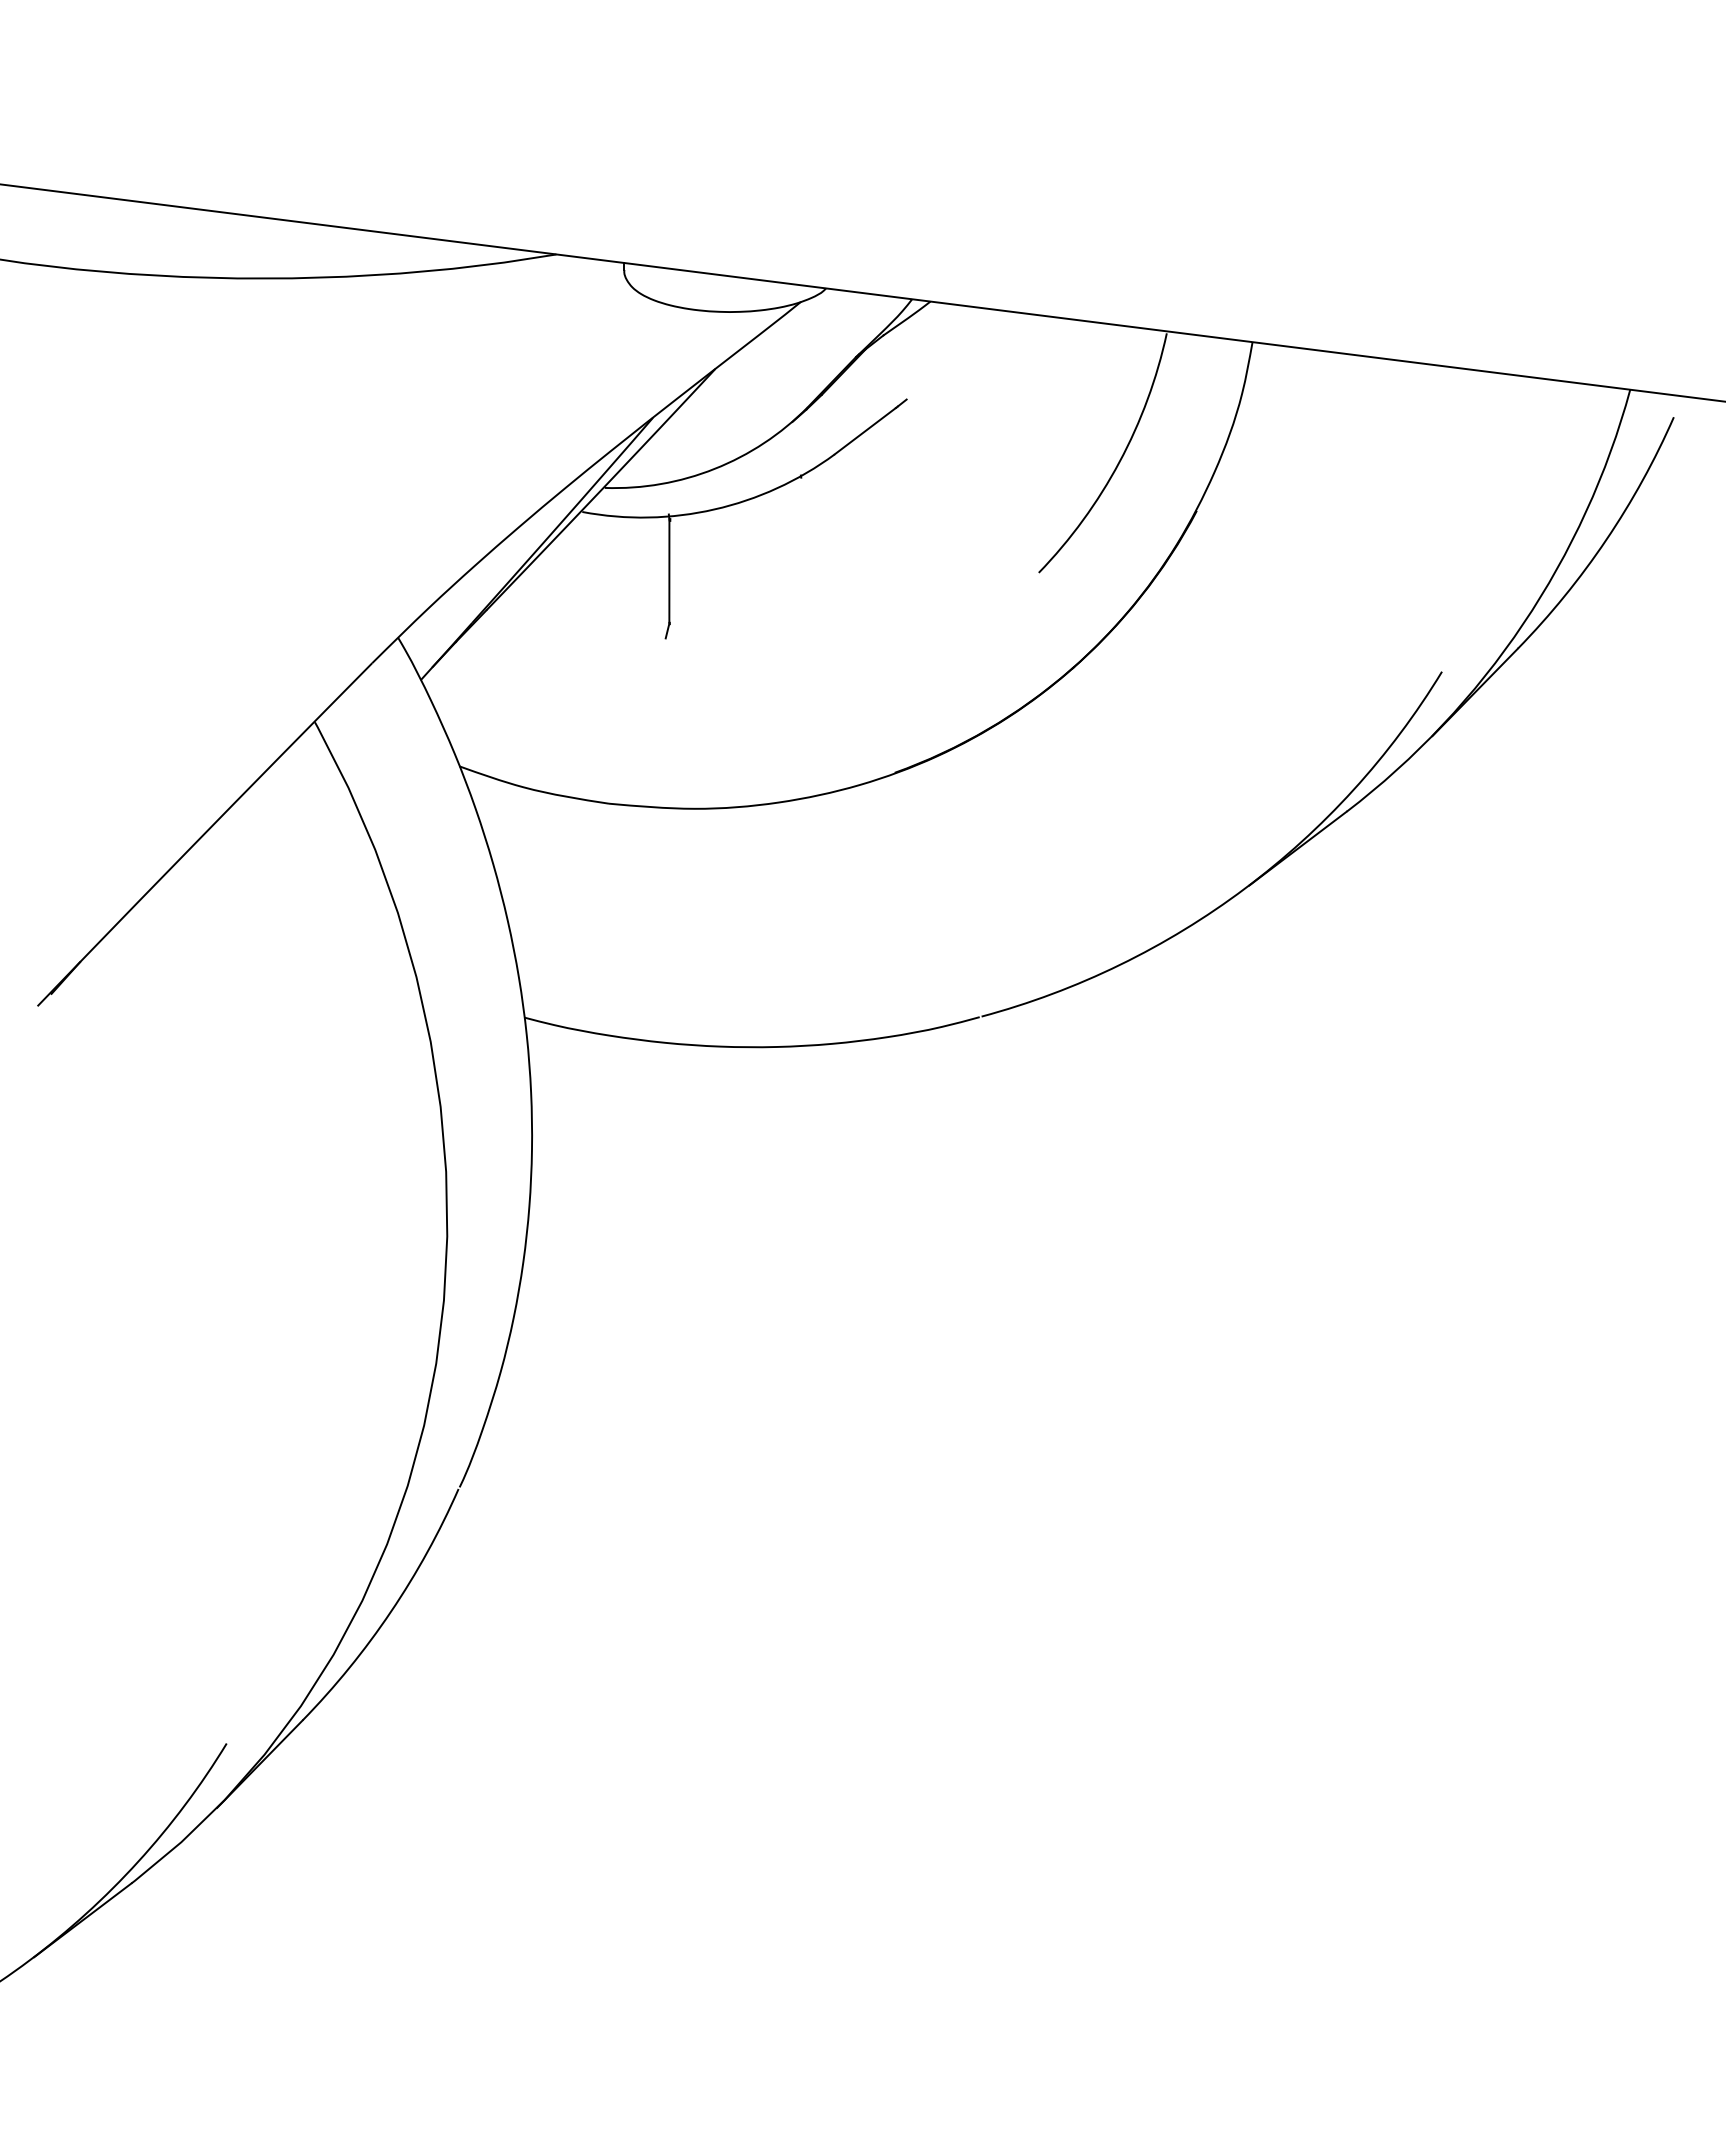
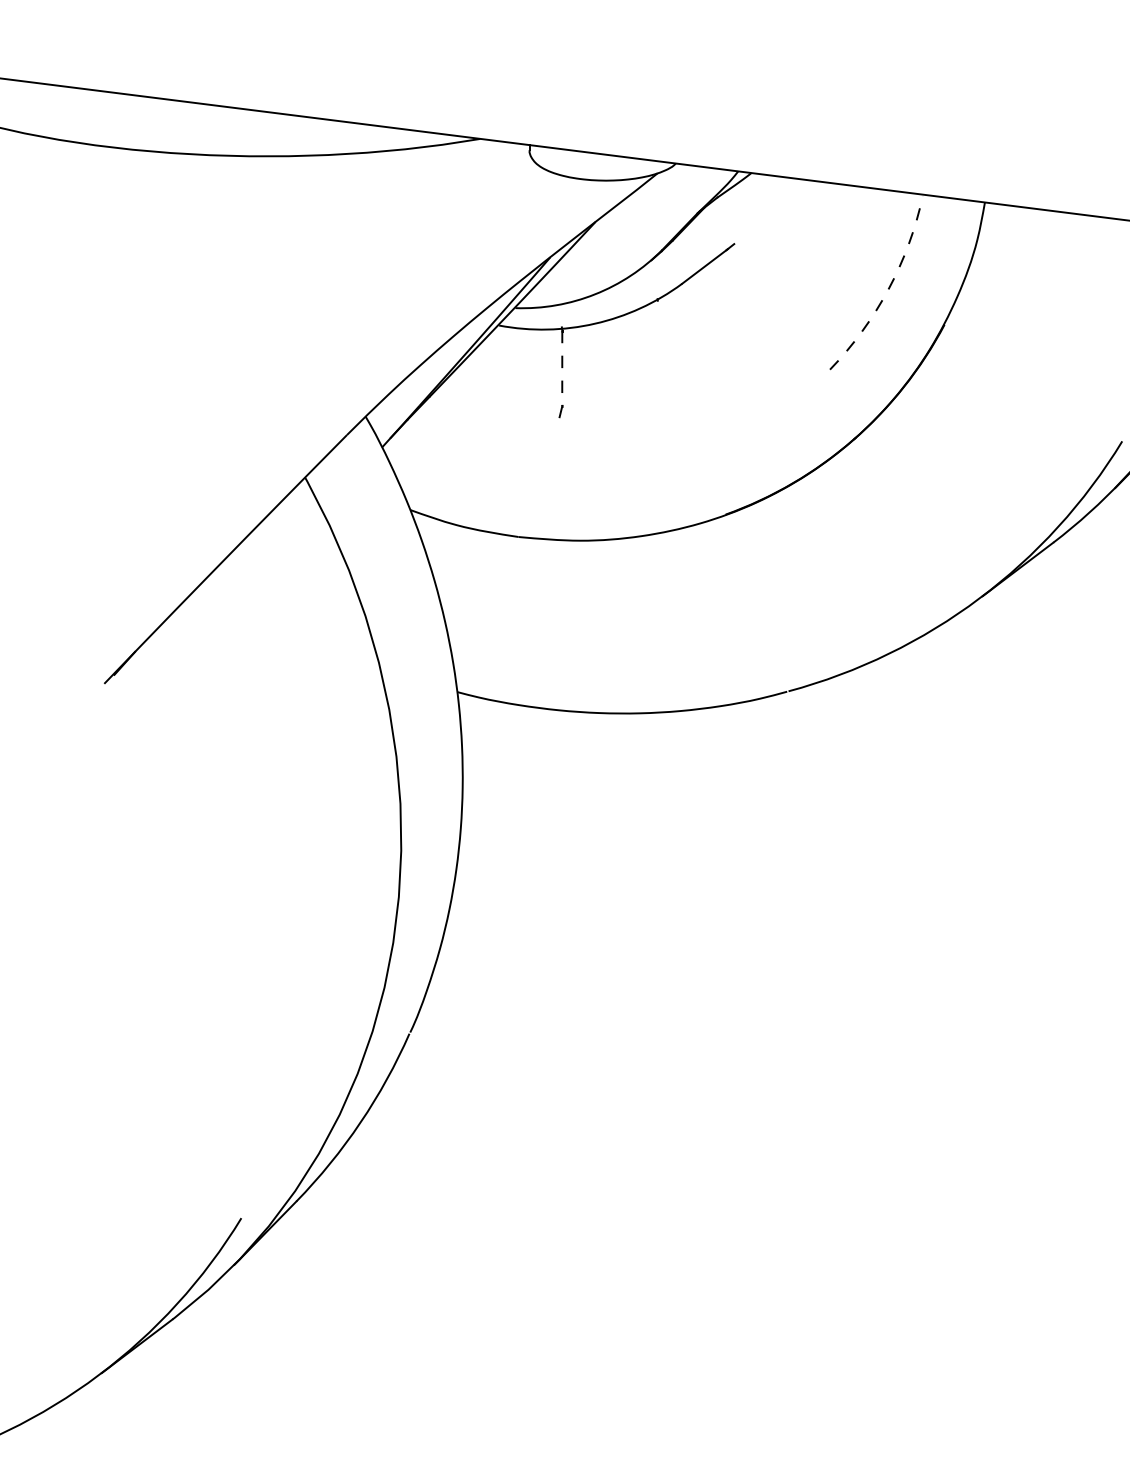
arc: (1119, 462) -> (888, 289), solid -> dashed
line: (669, 570) -> (562, 367), solid -> dashed

